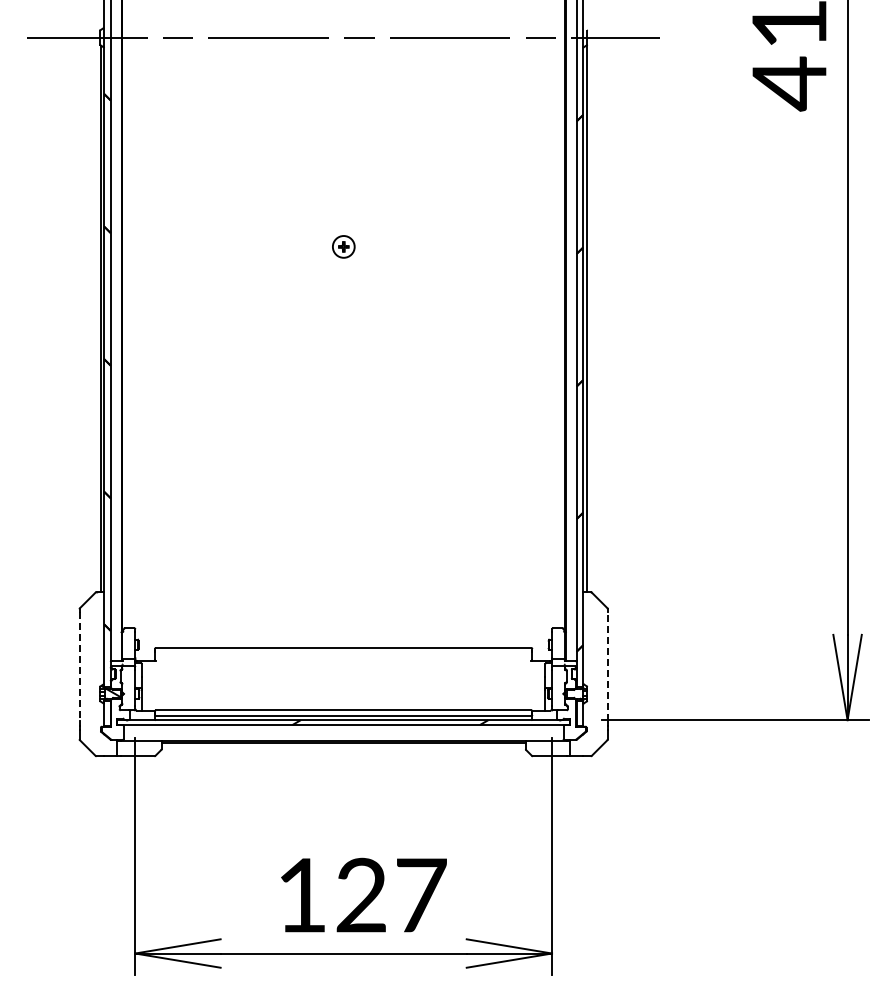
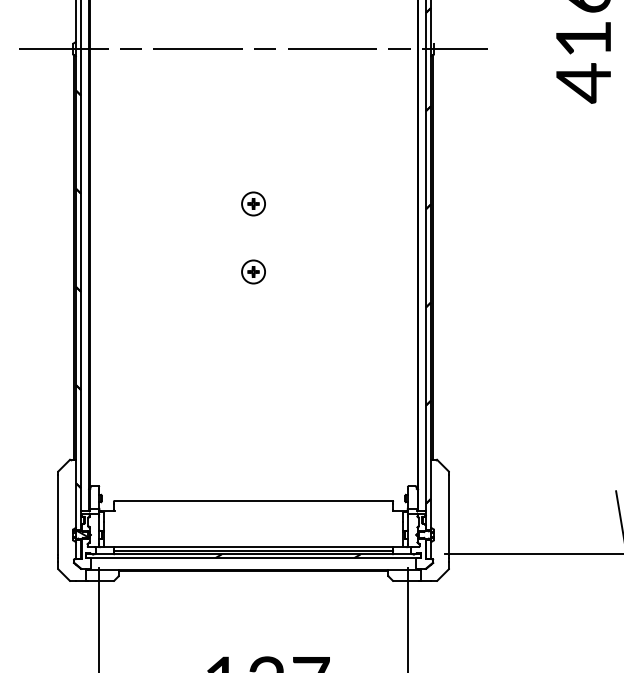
part: (343, 246) -> (253, 203), size x1.43
part: (343, 338) -> (253, 271), added
line: (607, 666) -> (448, 514), dashed -> solid
line: (79, 667) -> (57, 515), dashed -> solid

